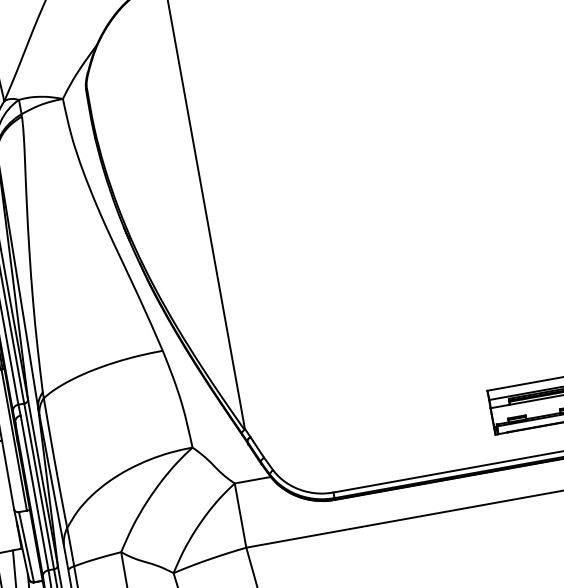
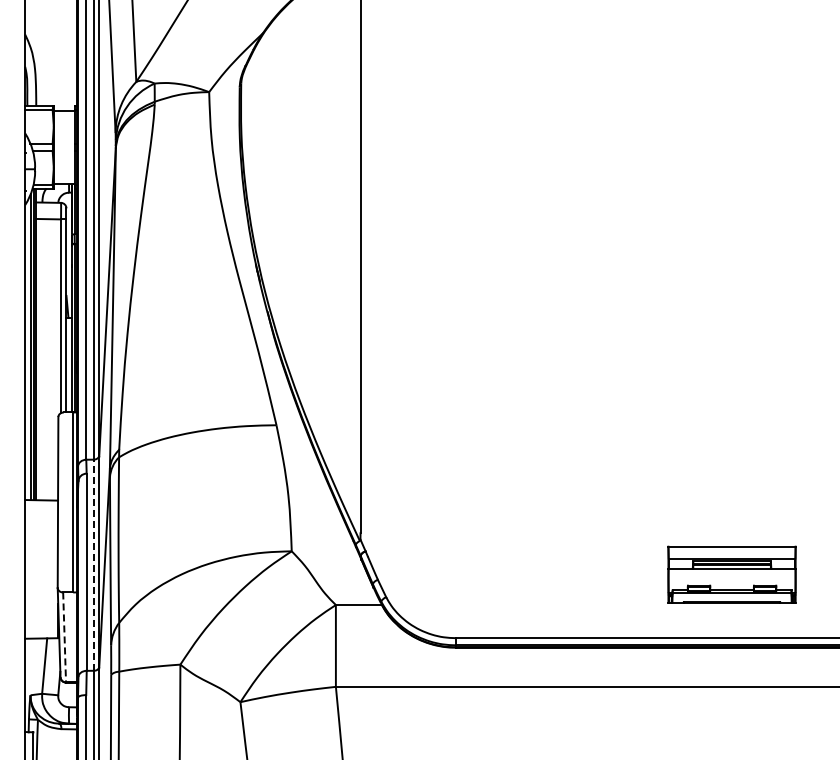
line: (39, 486) -> (93, 565), solid -> dashed
line: (26, 547) -> (64, 637), solid -> dashed

